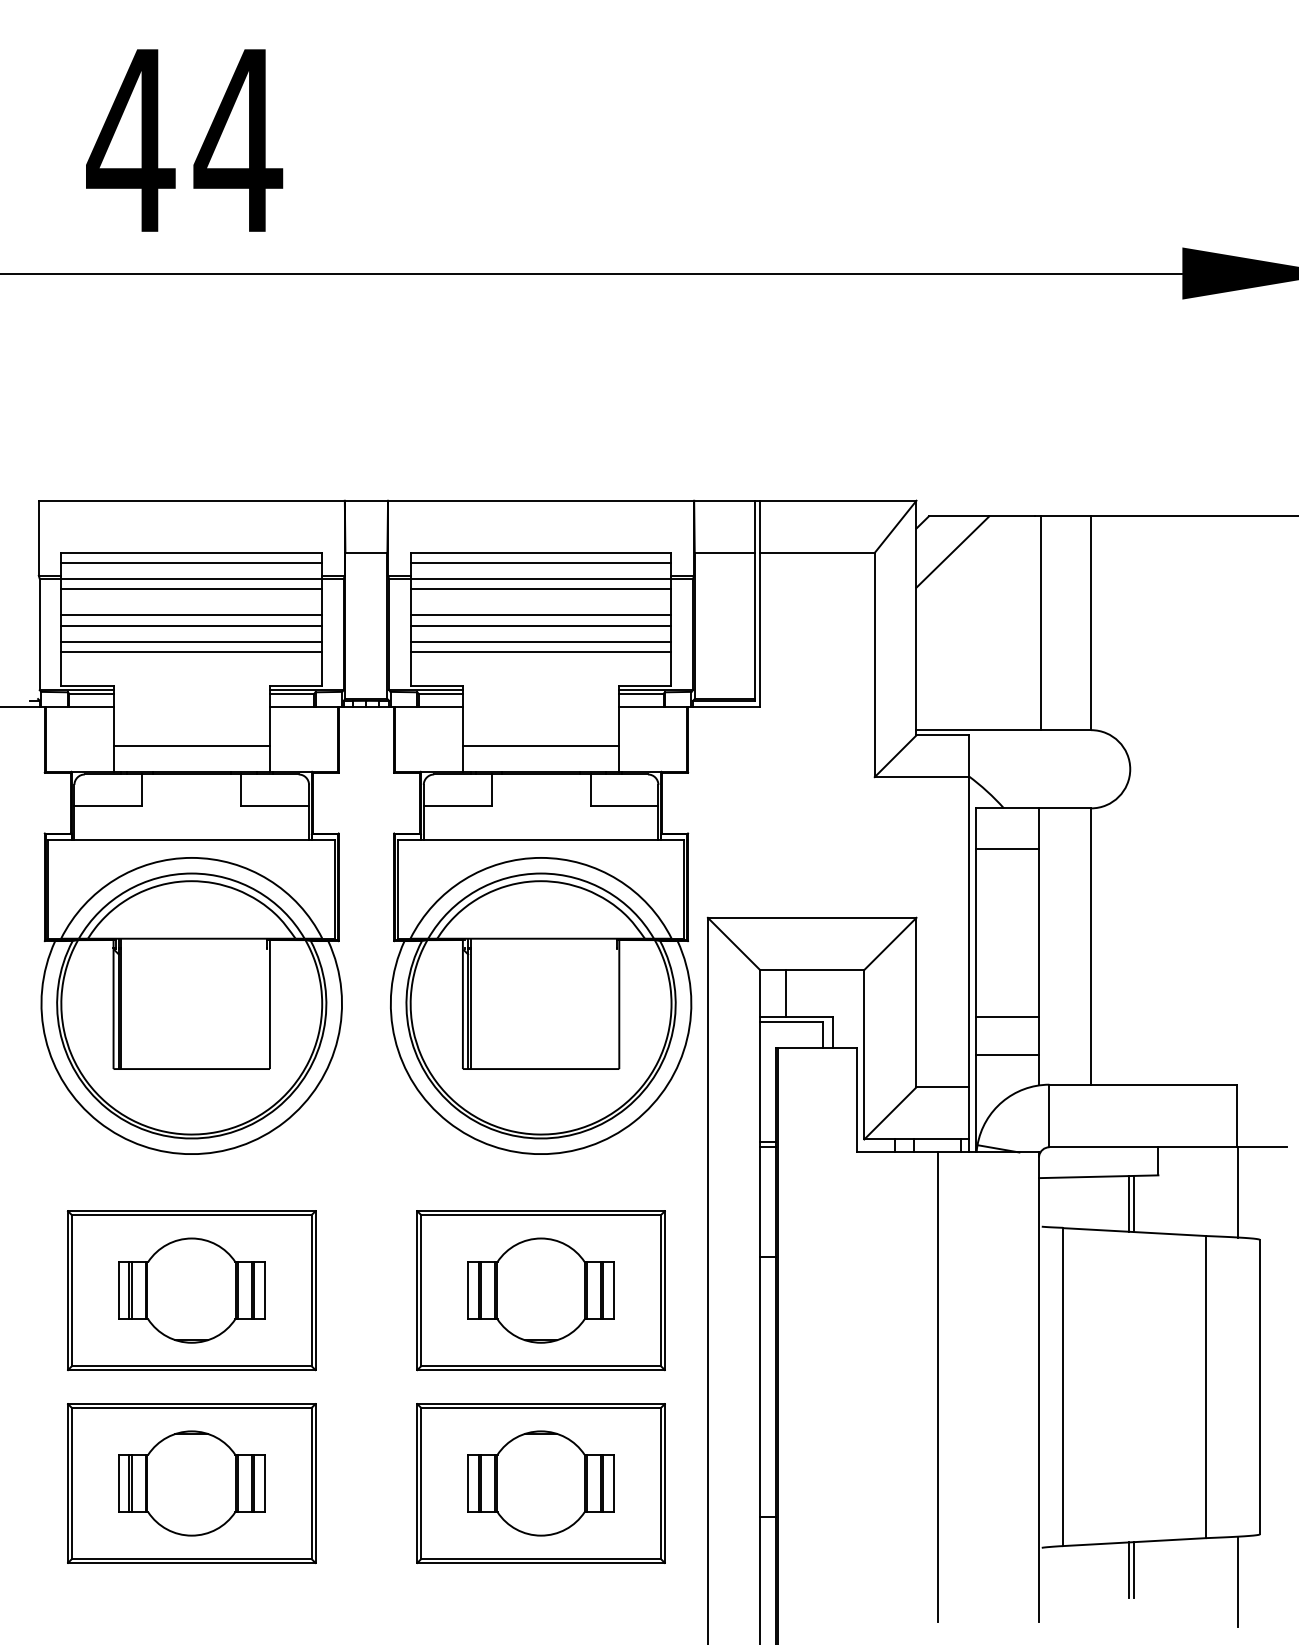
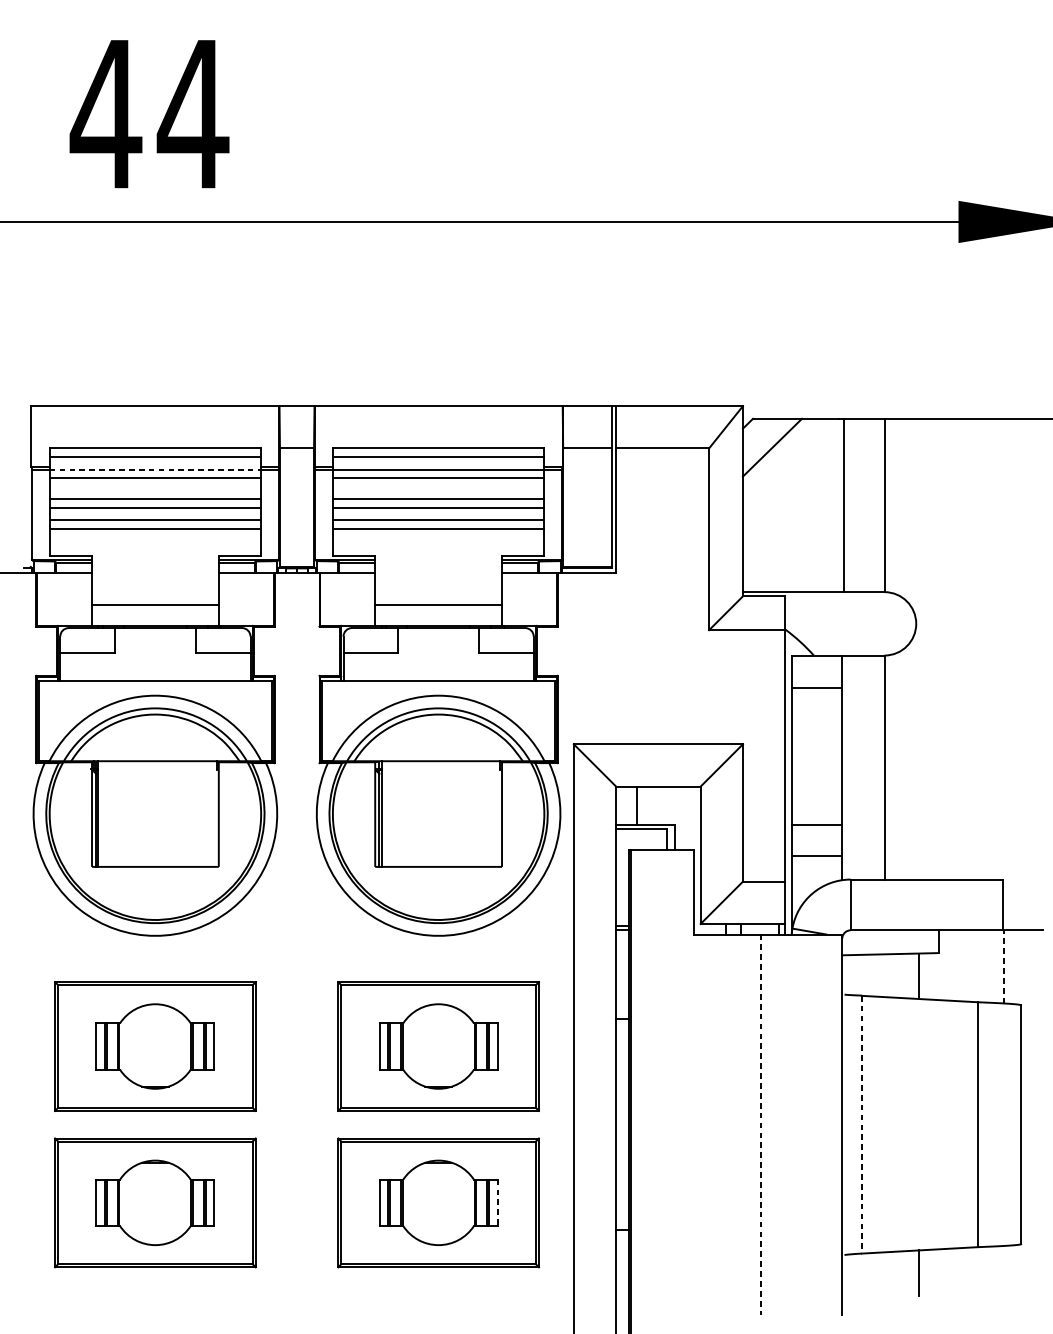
line: (192, 578) -> (156, 469), solid -> dashed
line: (1238, 1191) -> (1004, 966), solid -> dashed
line: (1128, 1203) -> (914, 975), removed
line: (938, 1387) -> (760, 1125), solid -> dashed
line: (1063, 1387) -> (862, 1125), solid -> dashed
line: (613, 1483) -> (497, 1202), solid -> dashed
line: (1128, 1570) -> (914, 1273), removed
line: (1238, 1581) -> (1004, 1282), removed

